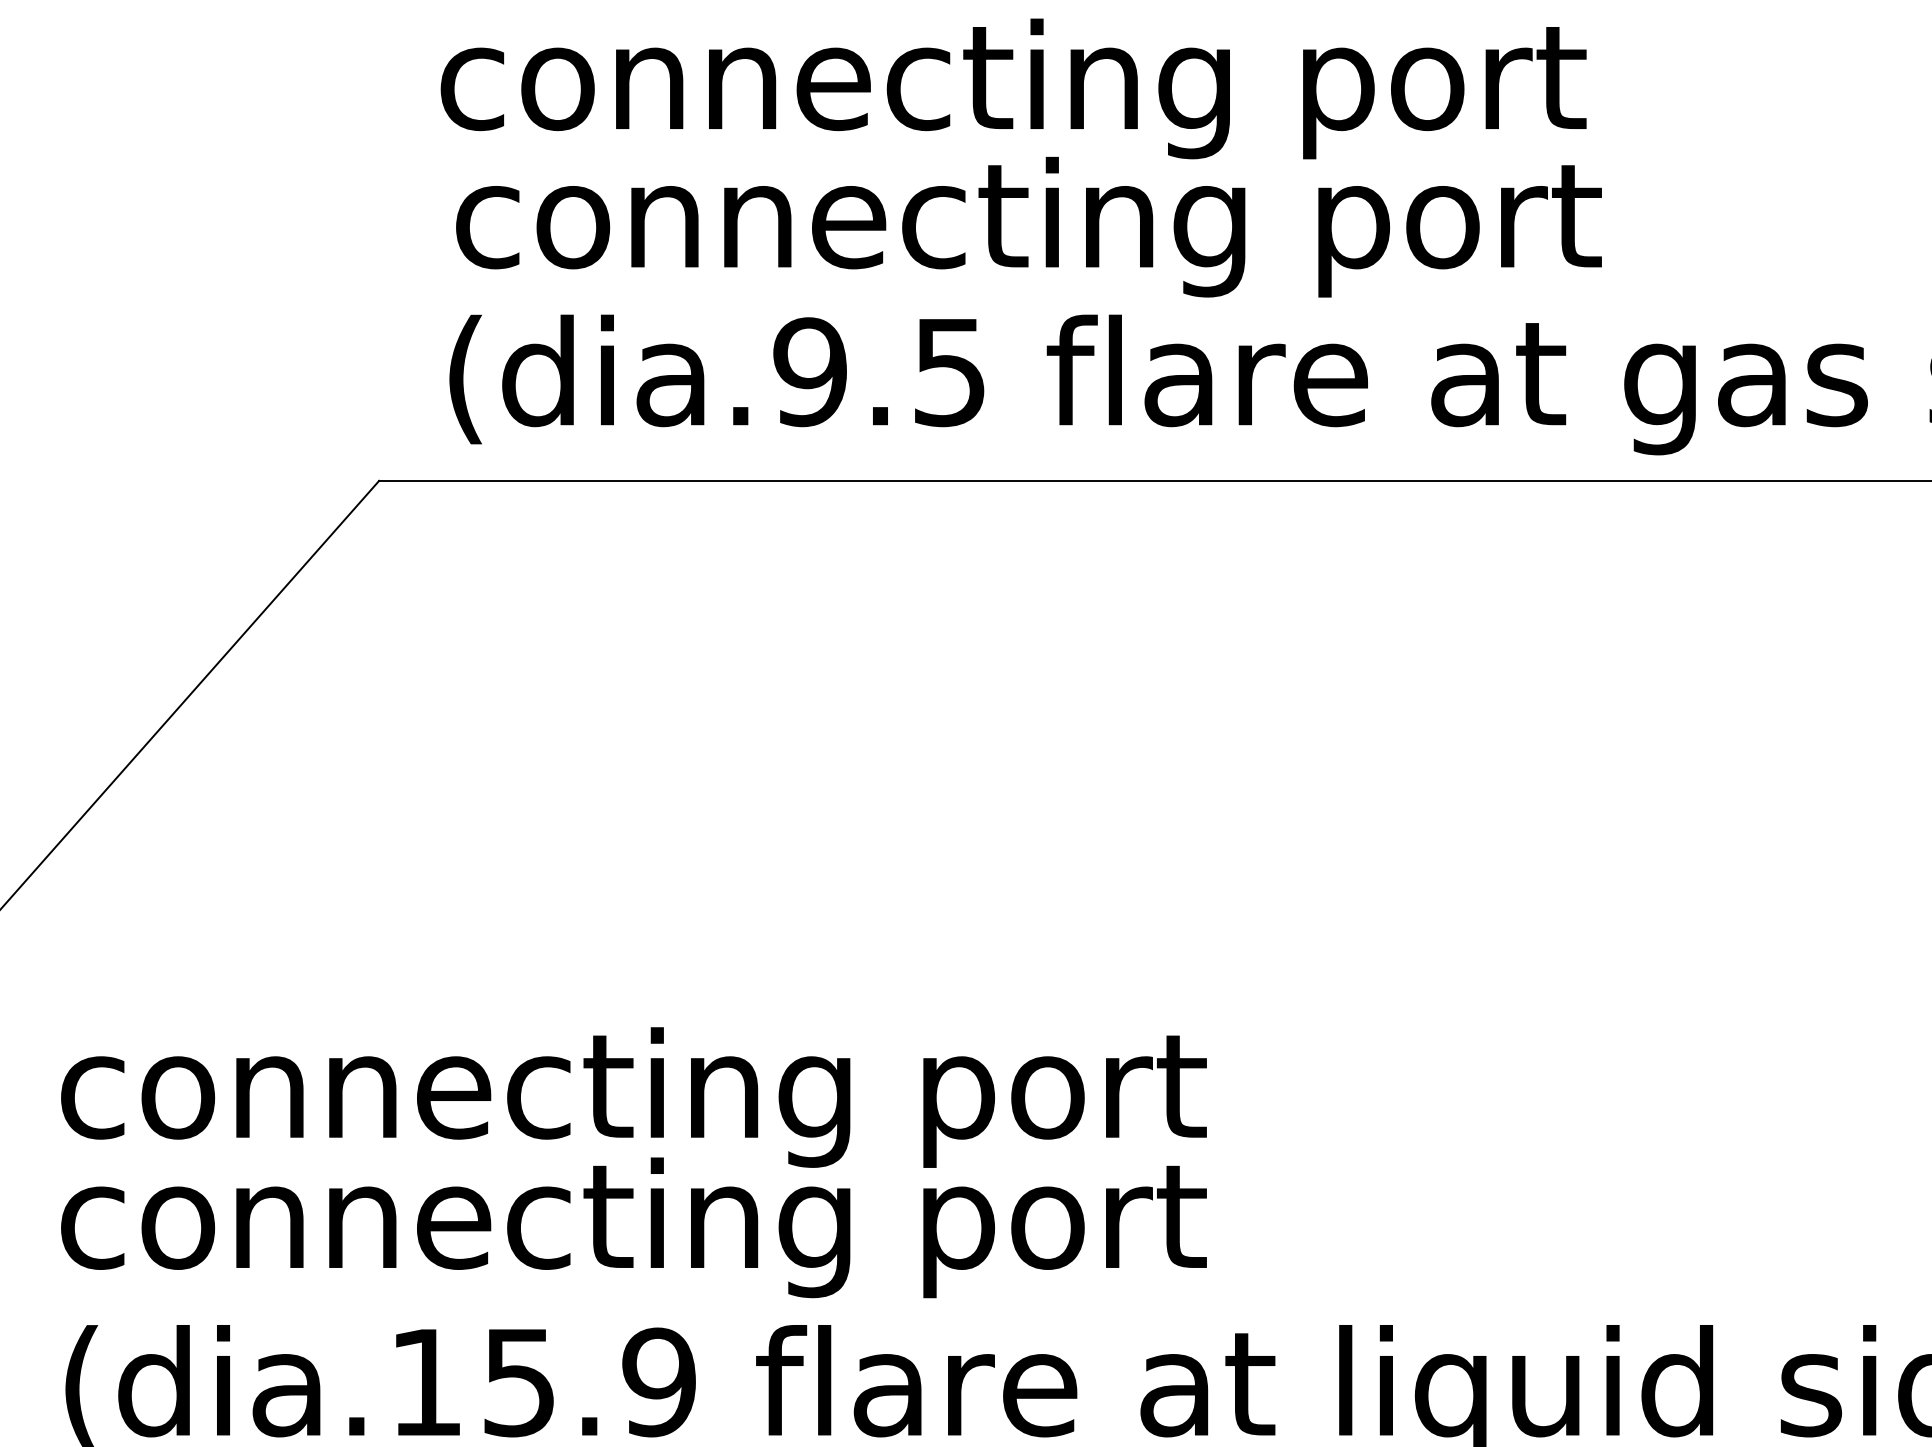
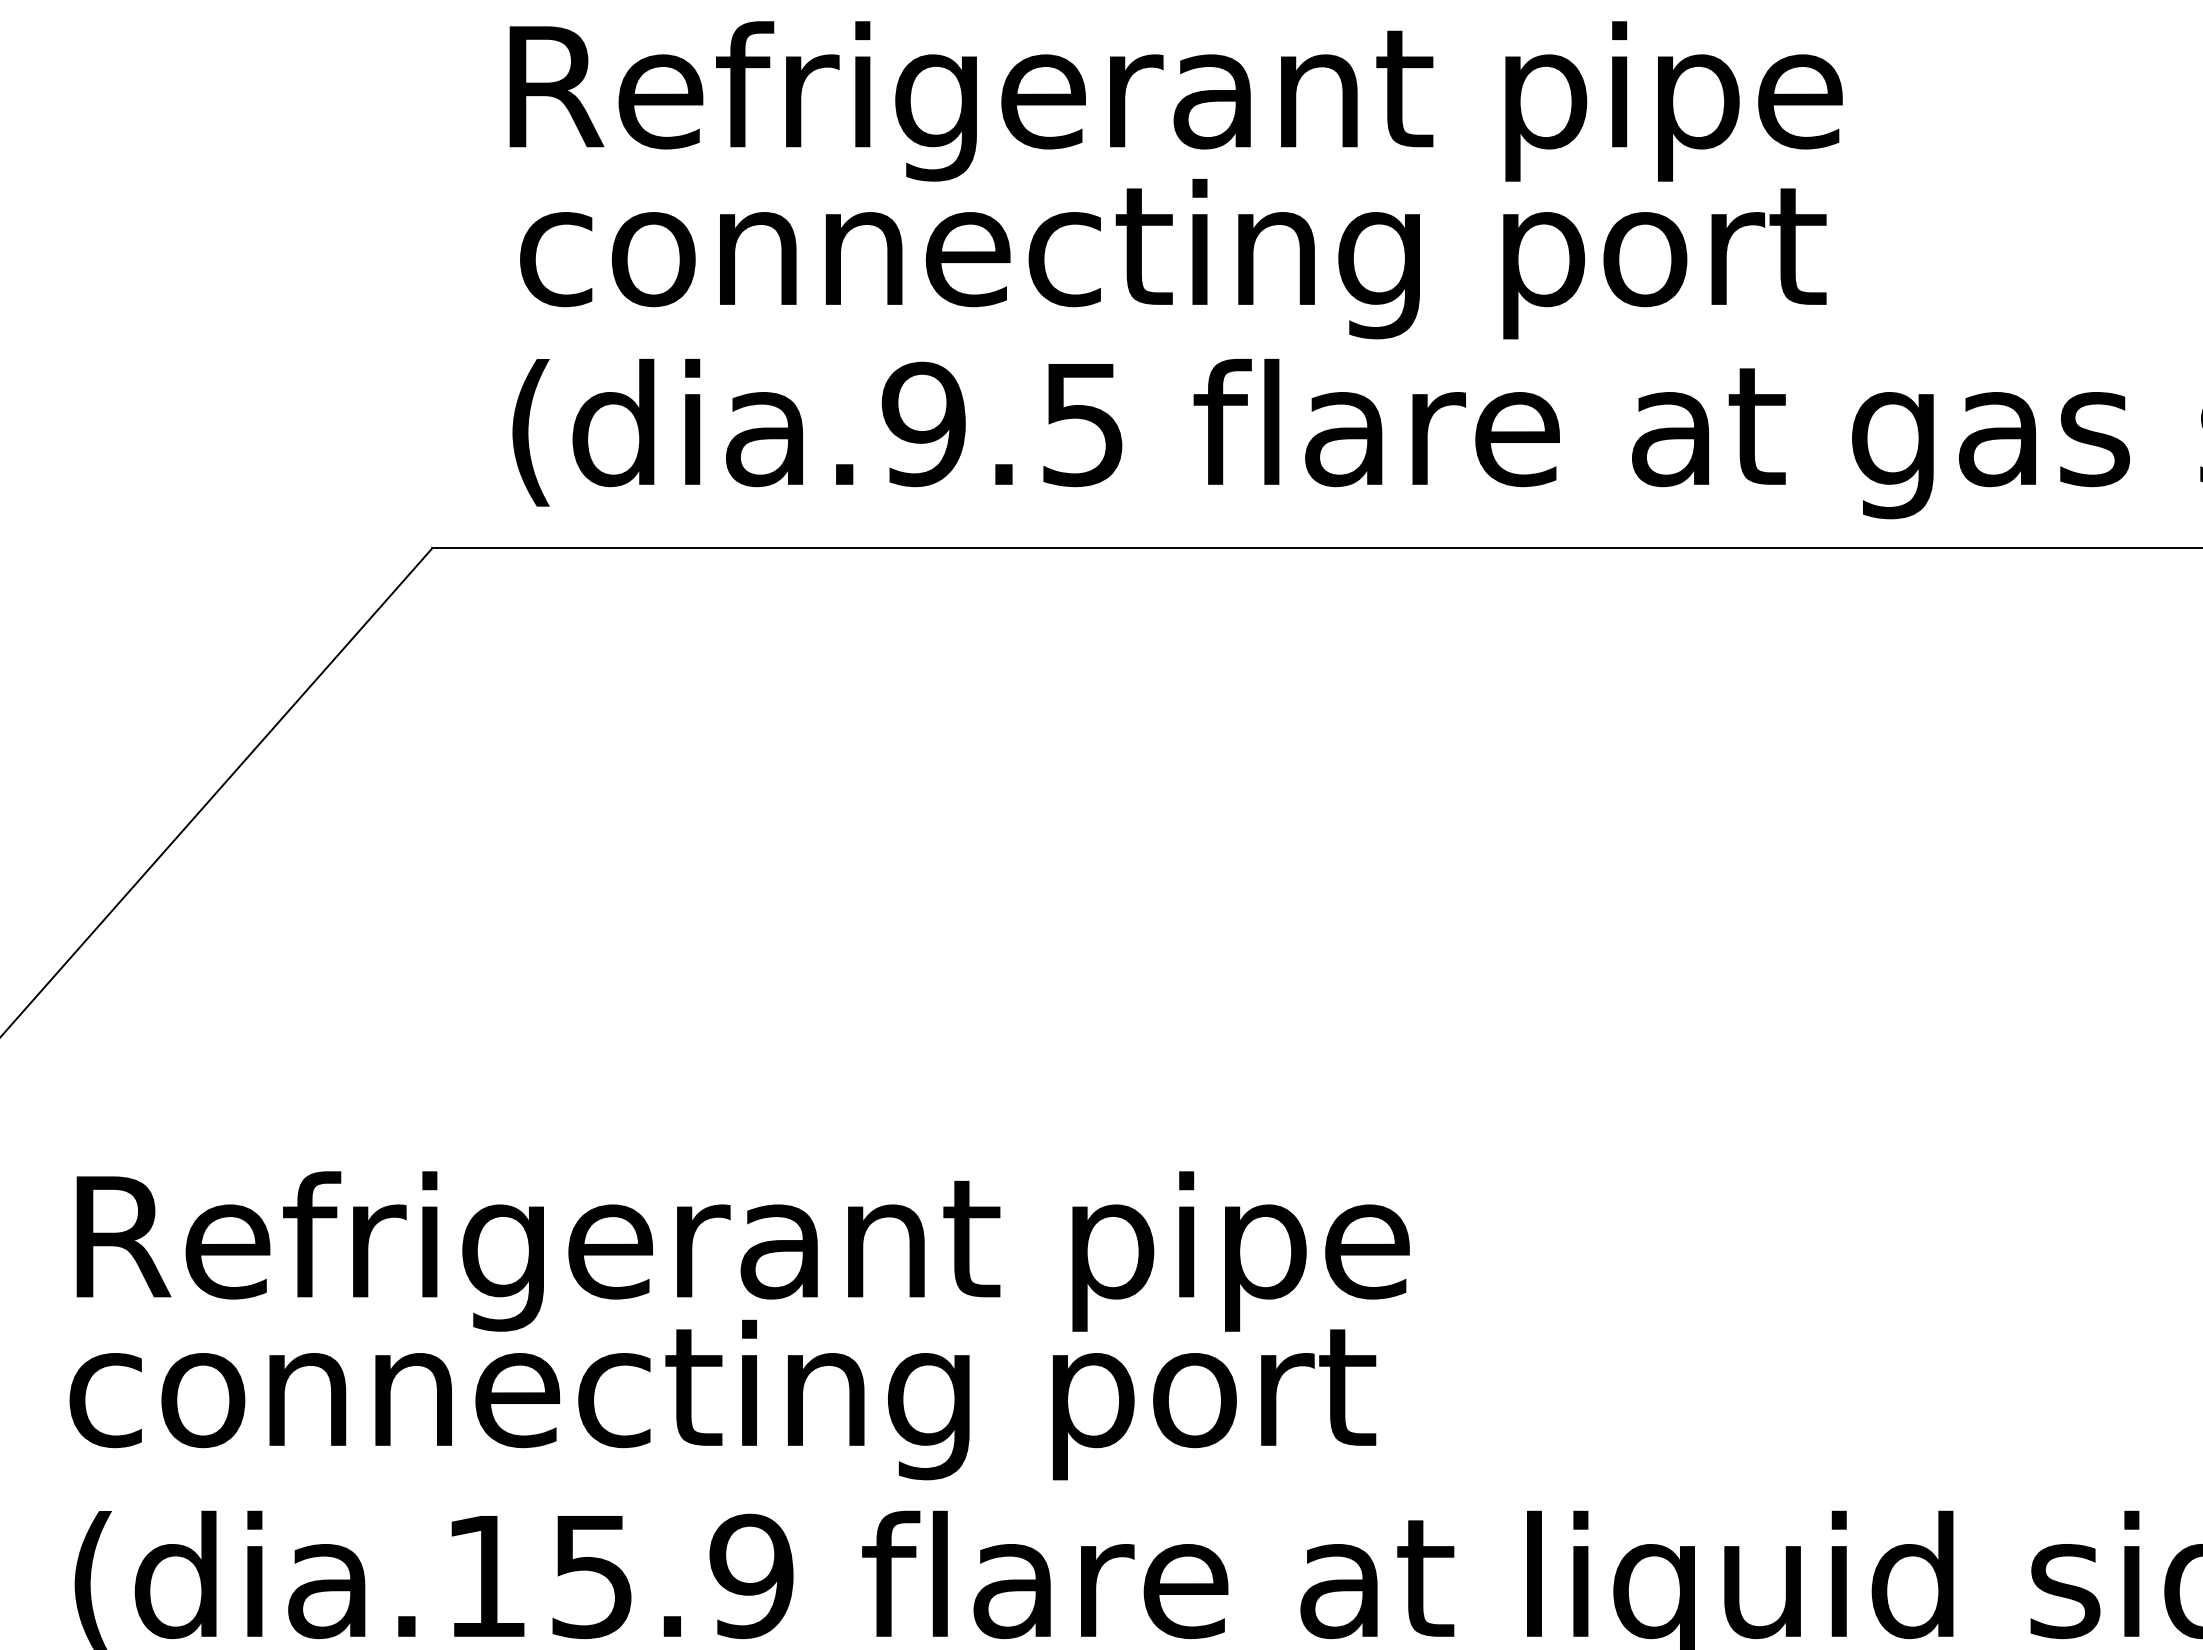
text: (1028, 88) -> (1172, 101), connecting port -> Refrigerant pipe
text: (648, 1097) -> (739, 1251), connecting port -> Refrigerant pipe

